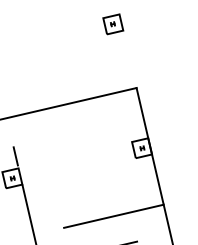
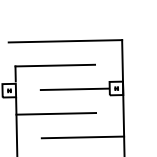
line: (61, 135) -> (55, 65), added
line: (91, 159) -> (74, 88), added
line: (75, 194) -> (56, 113), added

